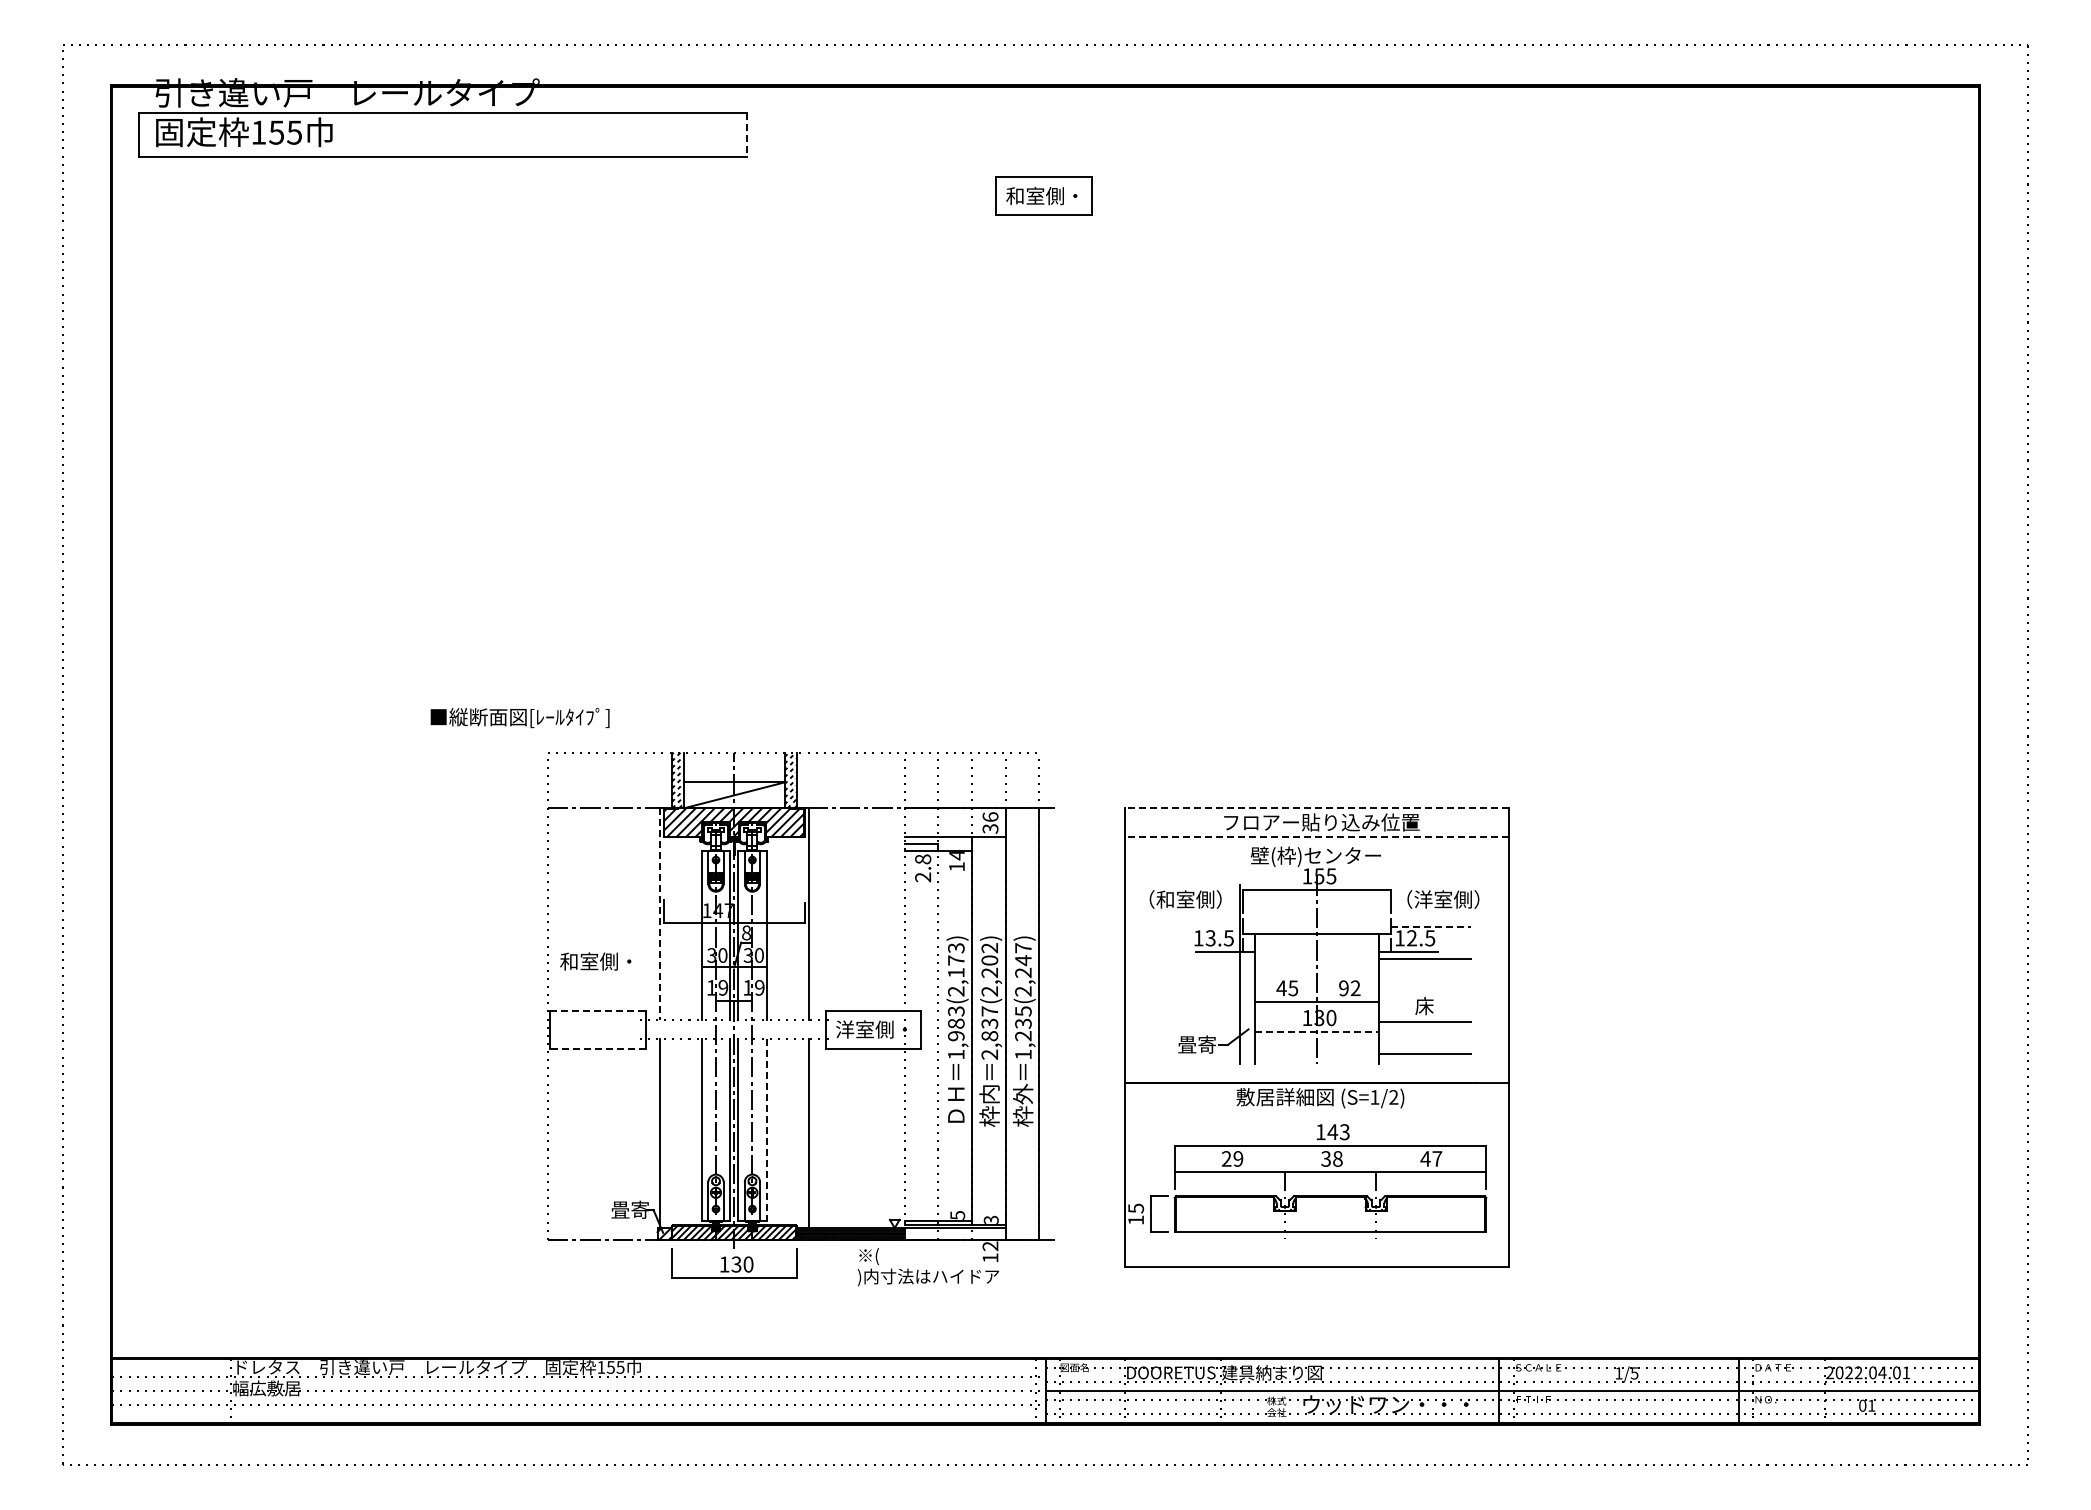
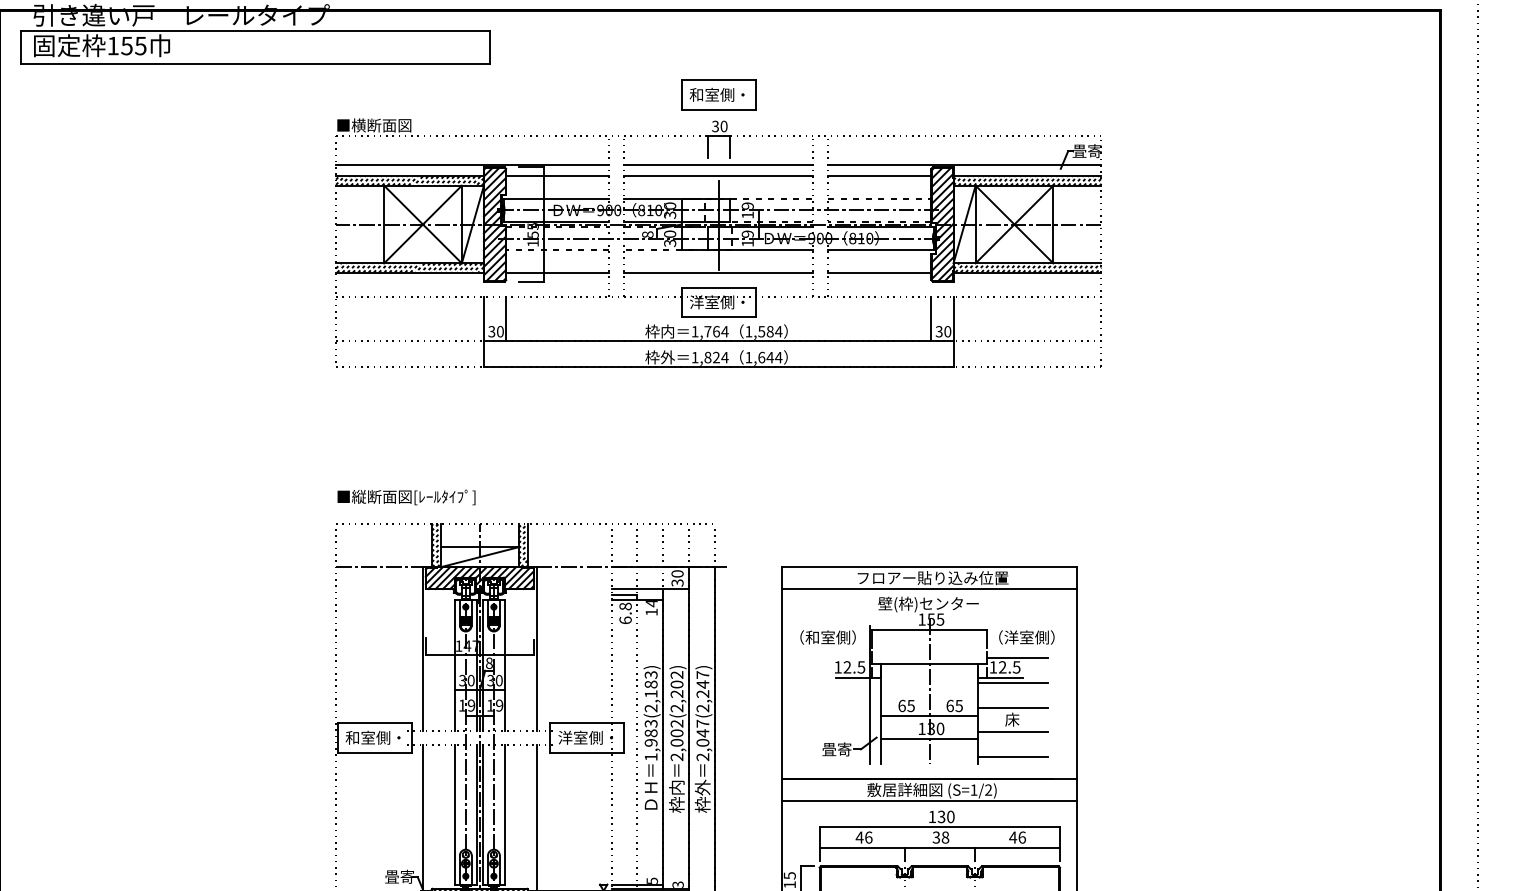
line: (747, 134) -> (490, 47), dashed -> solid
part: (1043, 387) -> (718, 242), added
text: (519, 717) -> (406, 497), moved
line: (1317, 808) -> (929, 567), dashed -> solid
text: (990, 816) -> (677, 573), 36 -> 30
line: (1317, 837) -> (929, 589), dashed -> solid
text: (923, 877) -> (625, 620), 2.8 -> 6.8
line: (659, 914) -> (422, 649), dashed -> solid
line: (1431, 926) -> (1017, 658), dashed -> solid
text: (1210, 938) -> (847, 667), 13.5 -> 12.5
text: (956, 960) -> (651, 684), 1,983(2,173) -> 1,983(2,183)
text: (595, 961) -> (372, 737), moved
text: (1281, 988) -> (901, 706), 45 -> 65
text: (1349, 988) -> (954, 706), 92 -> 65
line: (1424, 990) -> (1012, 707), added
line: (597, 1010) -> (374, 723), dashed -> solid
text: (989, 1023) -> (676, 733), 2,837(2,202) -> 2,002(2,202)
line: (1317, 1031) -> (929, 739), dashed -> solid
text: (1023, 1032) -> (703, 740), 1,235(2,247) -> 2,047(2,247)
line: (597, 1049) -> (374, 753), dashed -> solid
line: (1316, 1111) -> (928, 800), added
line: (766, 1130) -> (504, 815), dashed -> solid
text: (1338, 1132) -> (945, 817), 143 -> 130
text: (1232, 1158) -> (864, 837), 29 -> 46
text: (1437, 1158) -> (1022, 837), 47 -> 46

